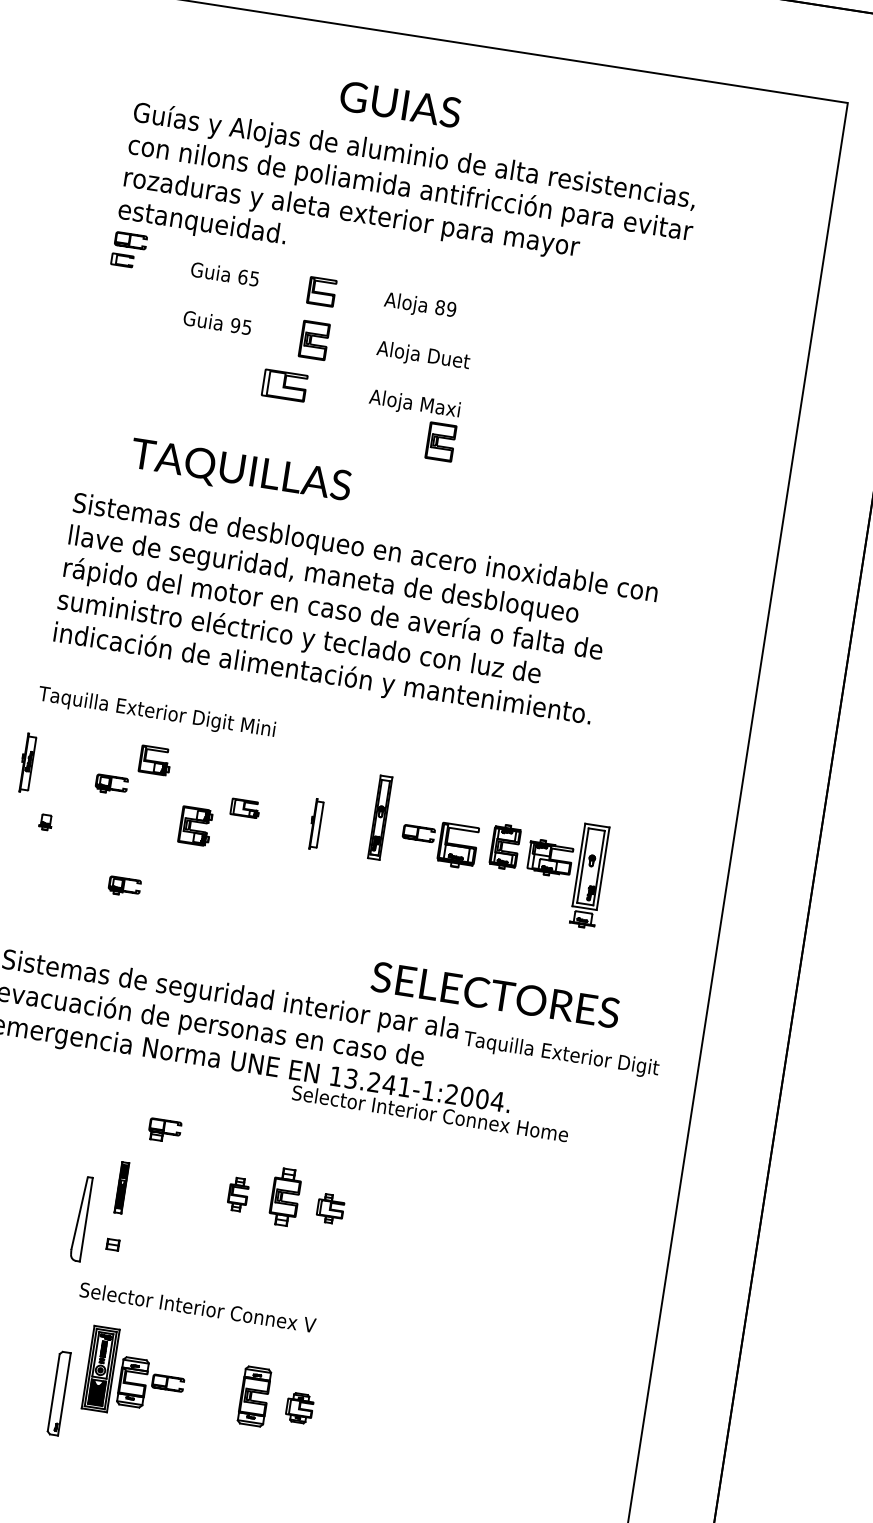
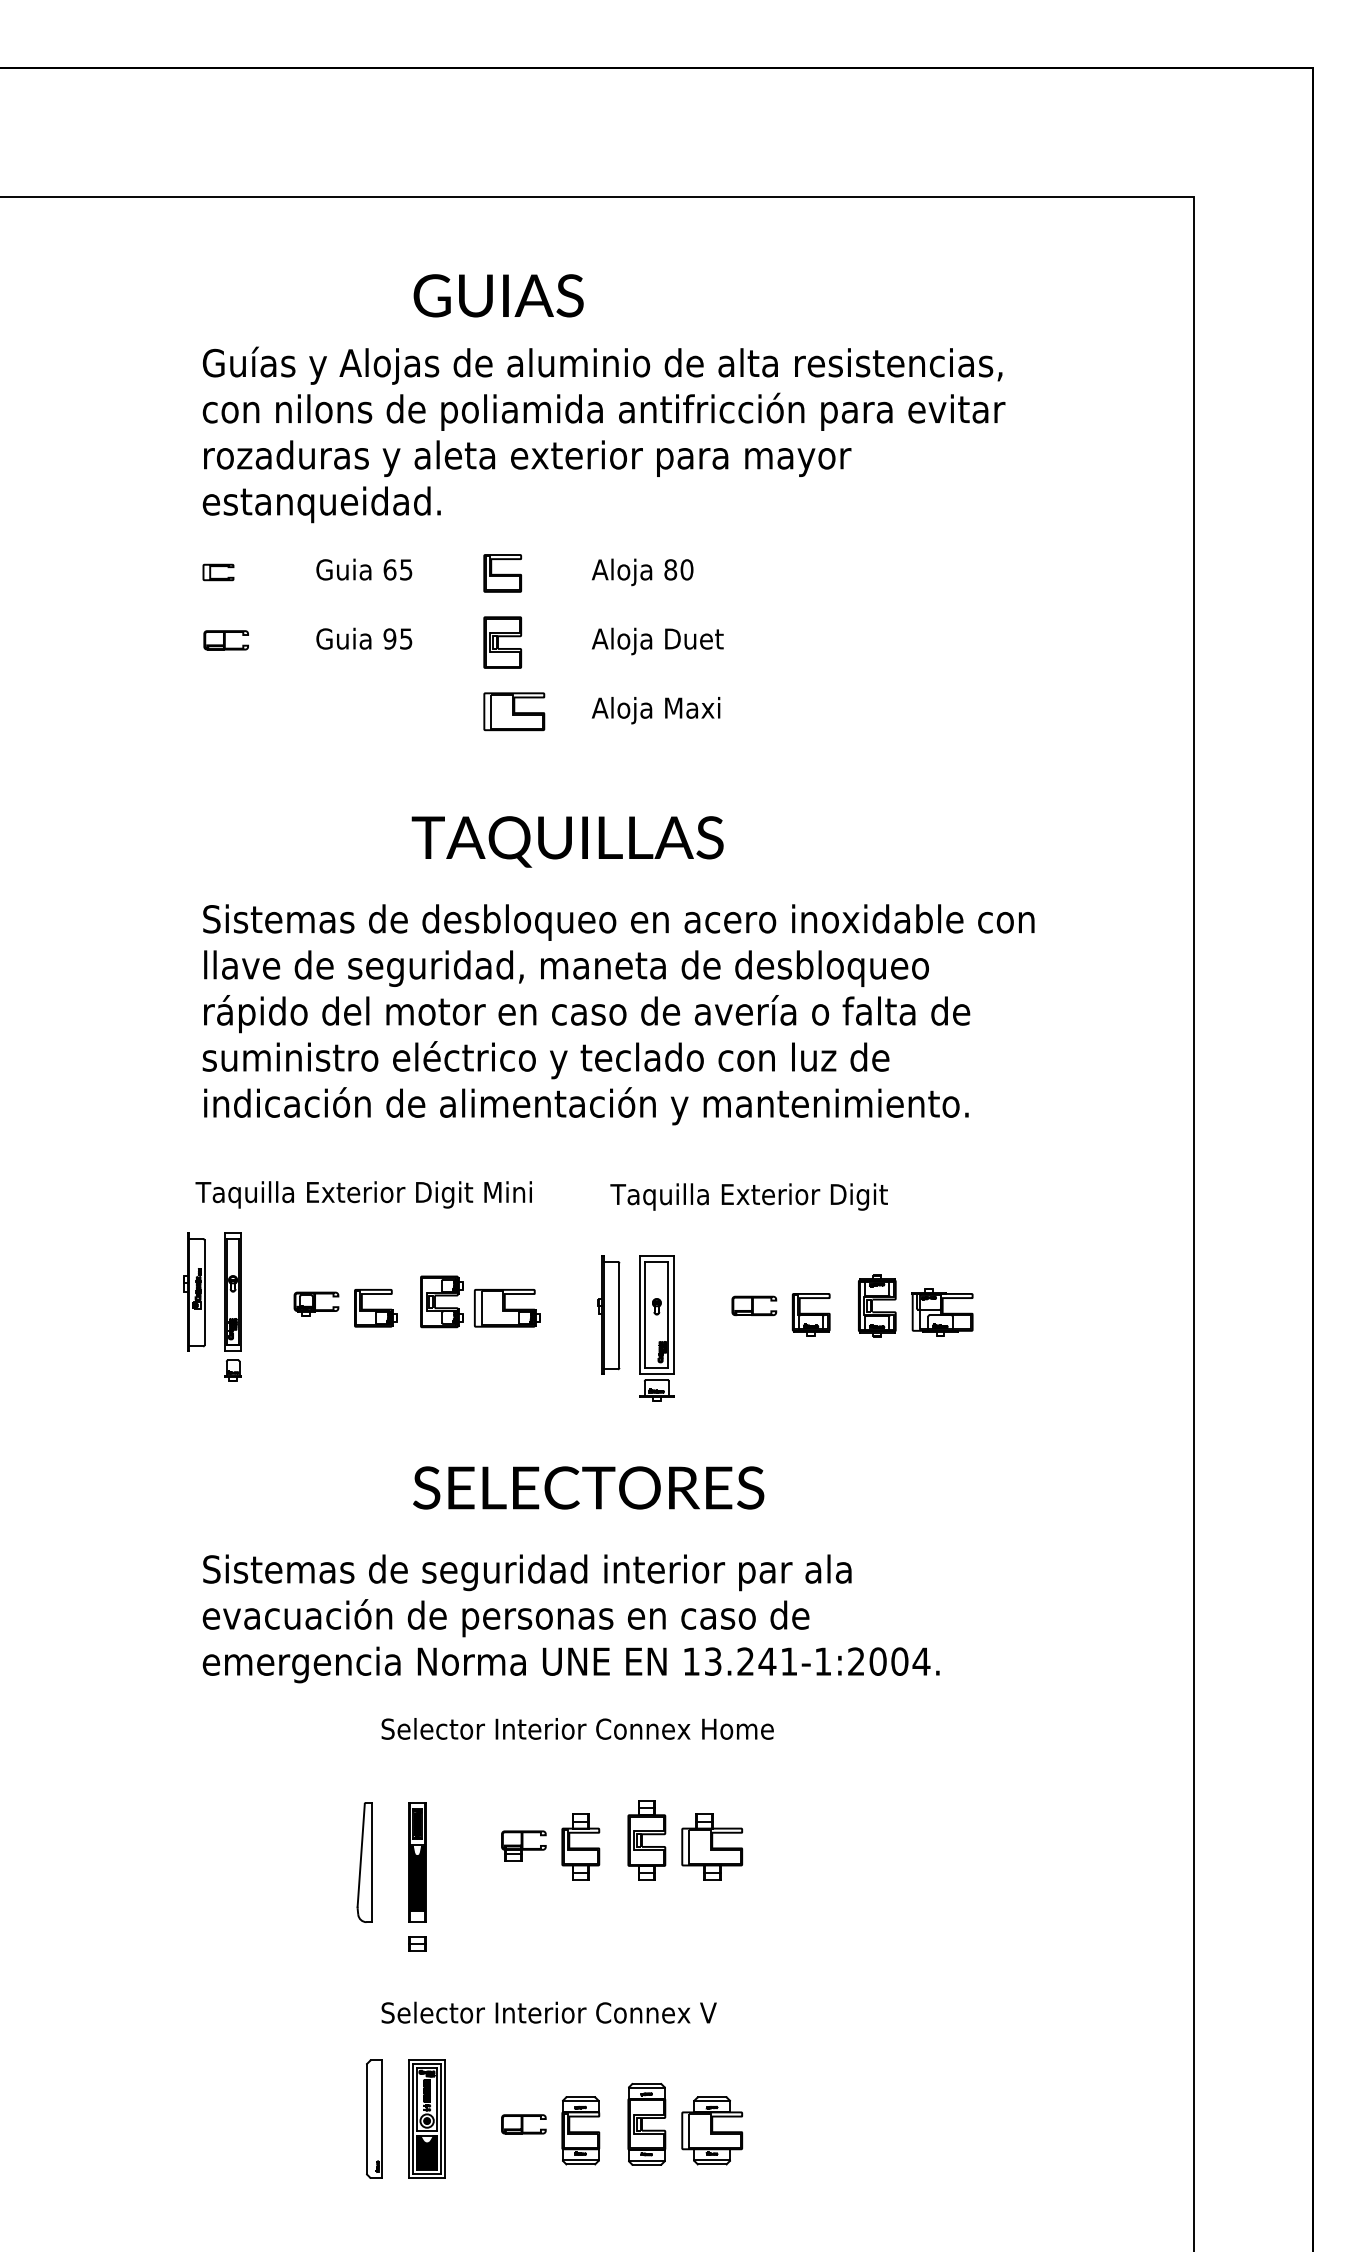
text: (400, 104) -> (498, 295), moved
part: (130, 240) -> (225, 640), moved
text: (451, 309) -> (686, 569), 89 -> 80
part: (284, 385) -> (514, 711), moved
part: (440, 441) -> (700, 756), removed
text: (240, 472) -> (567, 841), moved
part: (154, 760) -> (375, 1308), moved
part: (27, 762) -> (194, 1291), size x1.43
part: (245, 808) -> (507, 1308), size x1.67
part: (379, 817) -> (232, 1291), moved
part: (315, 823) -> (608, 1314), size x1.67
part: (195, 825) -> (441, 1301), moved
part: (457, 845) -> (810, 1314), size x0.71
part: (589, 876) -> (656, 1328), moved
part: (124, 886) -> (356, 1442), removed
text: (495, 994) -> (588, 1487), moved
text: (560, 1054) -> (748, 1196), moved
text: (430, 1113) -> (577, 1728), moved
part: (164, 1130) -> (523, 1845), moved
part: (121, 1187) -> (417, 1862), size x1.67
part: (238, 1194) -> (580, 1846), size x1.43
part: (330, 1208) -> (712, 1846), size x1.67
part: (81, 1218) -> (364, 1862), moved
part: (132, 1382) -> (580, 2130), moved
part: (59, 1393) -> (374, 2118), moved
part: (299, 1407) -> (712, 2130), size x1.67

